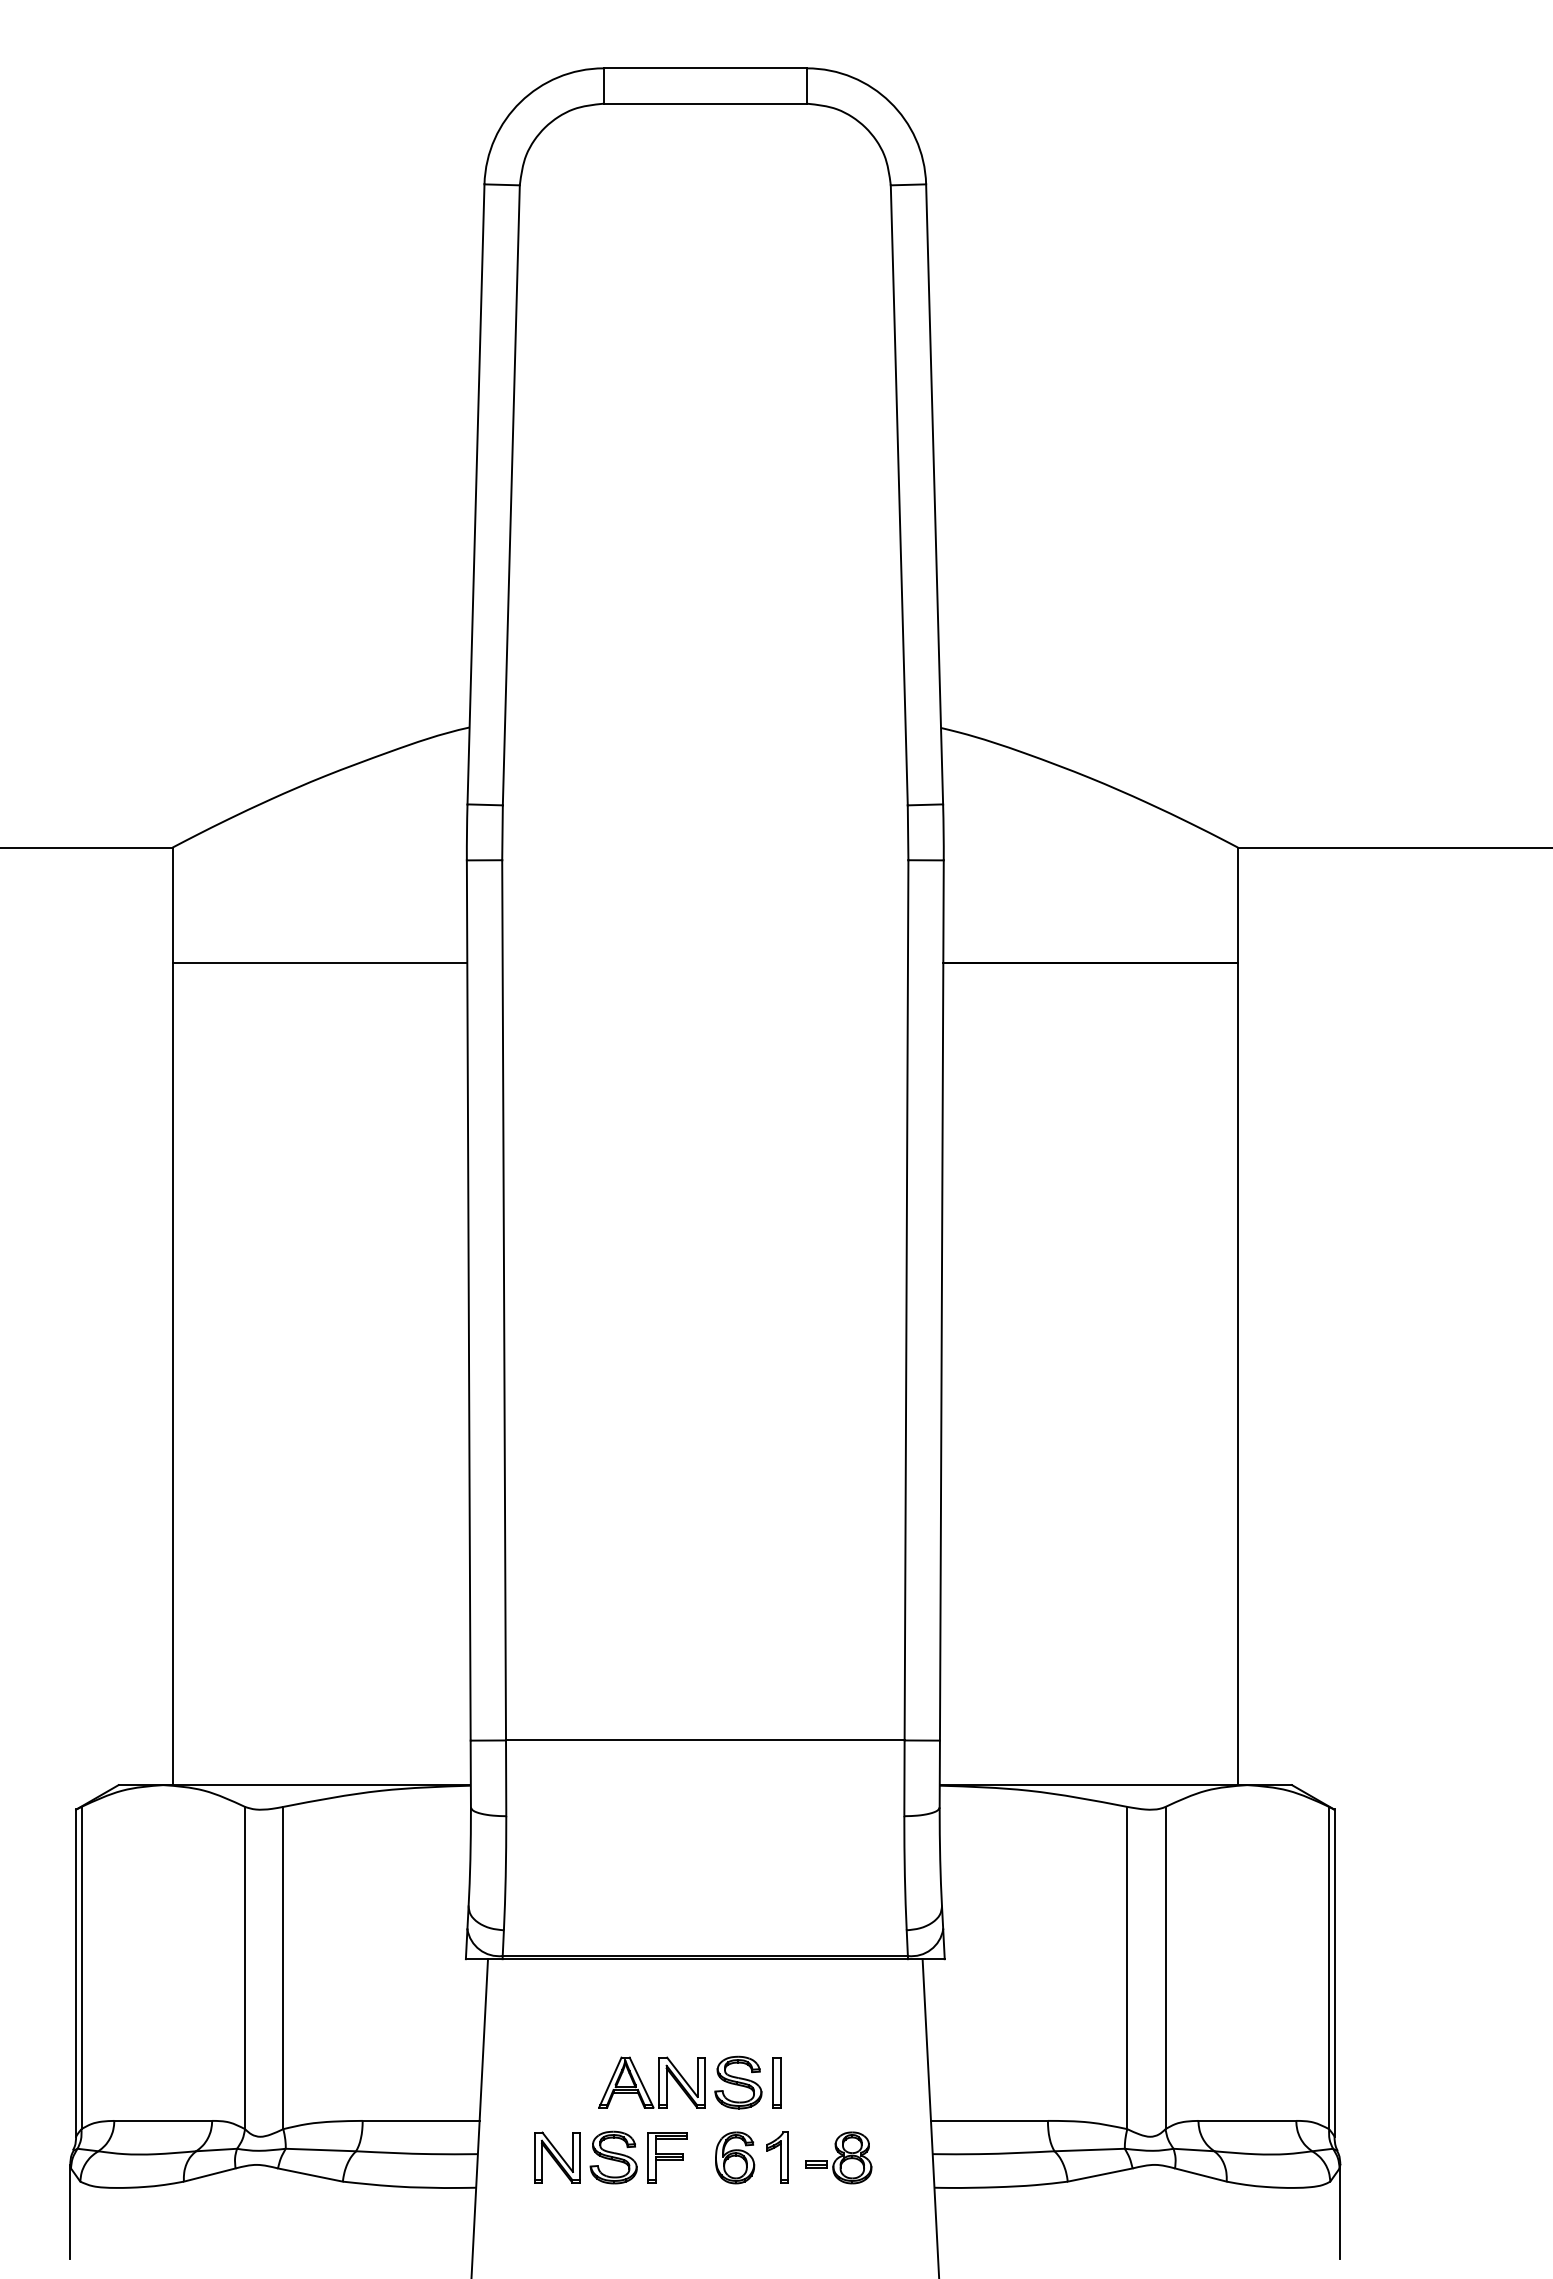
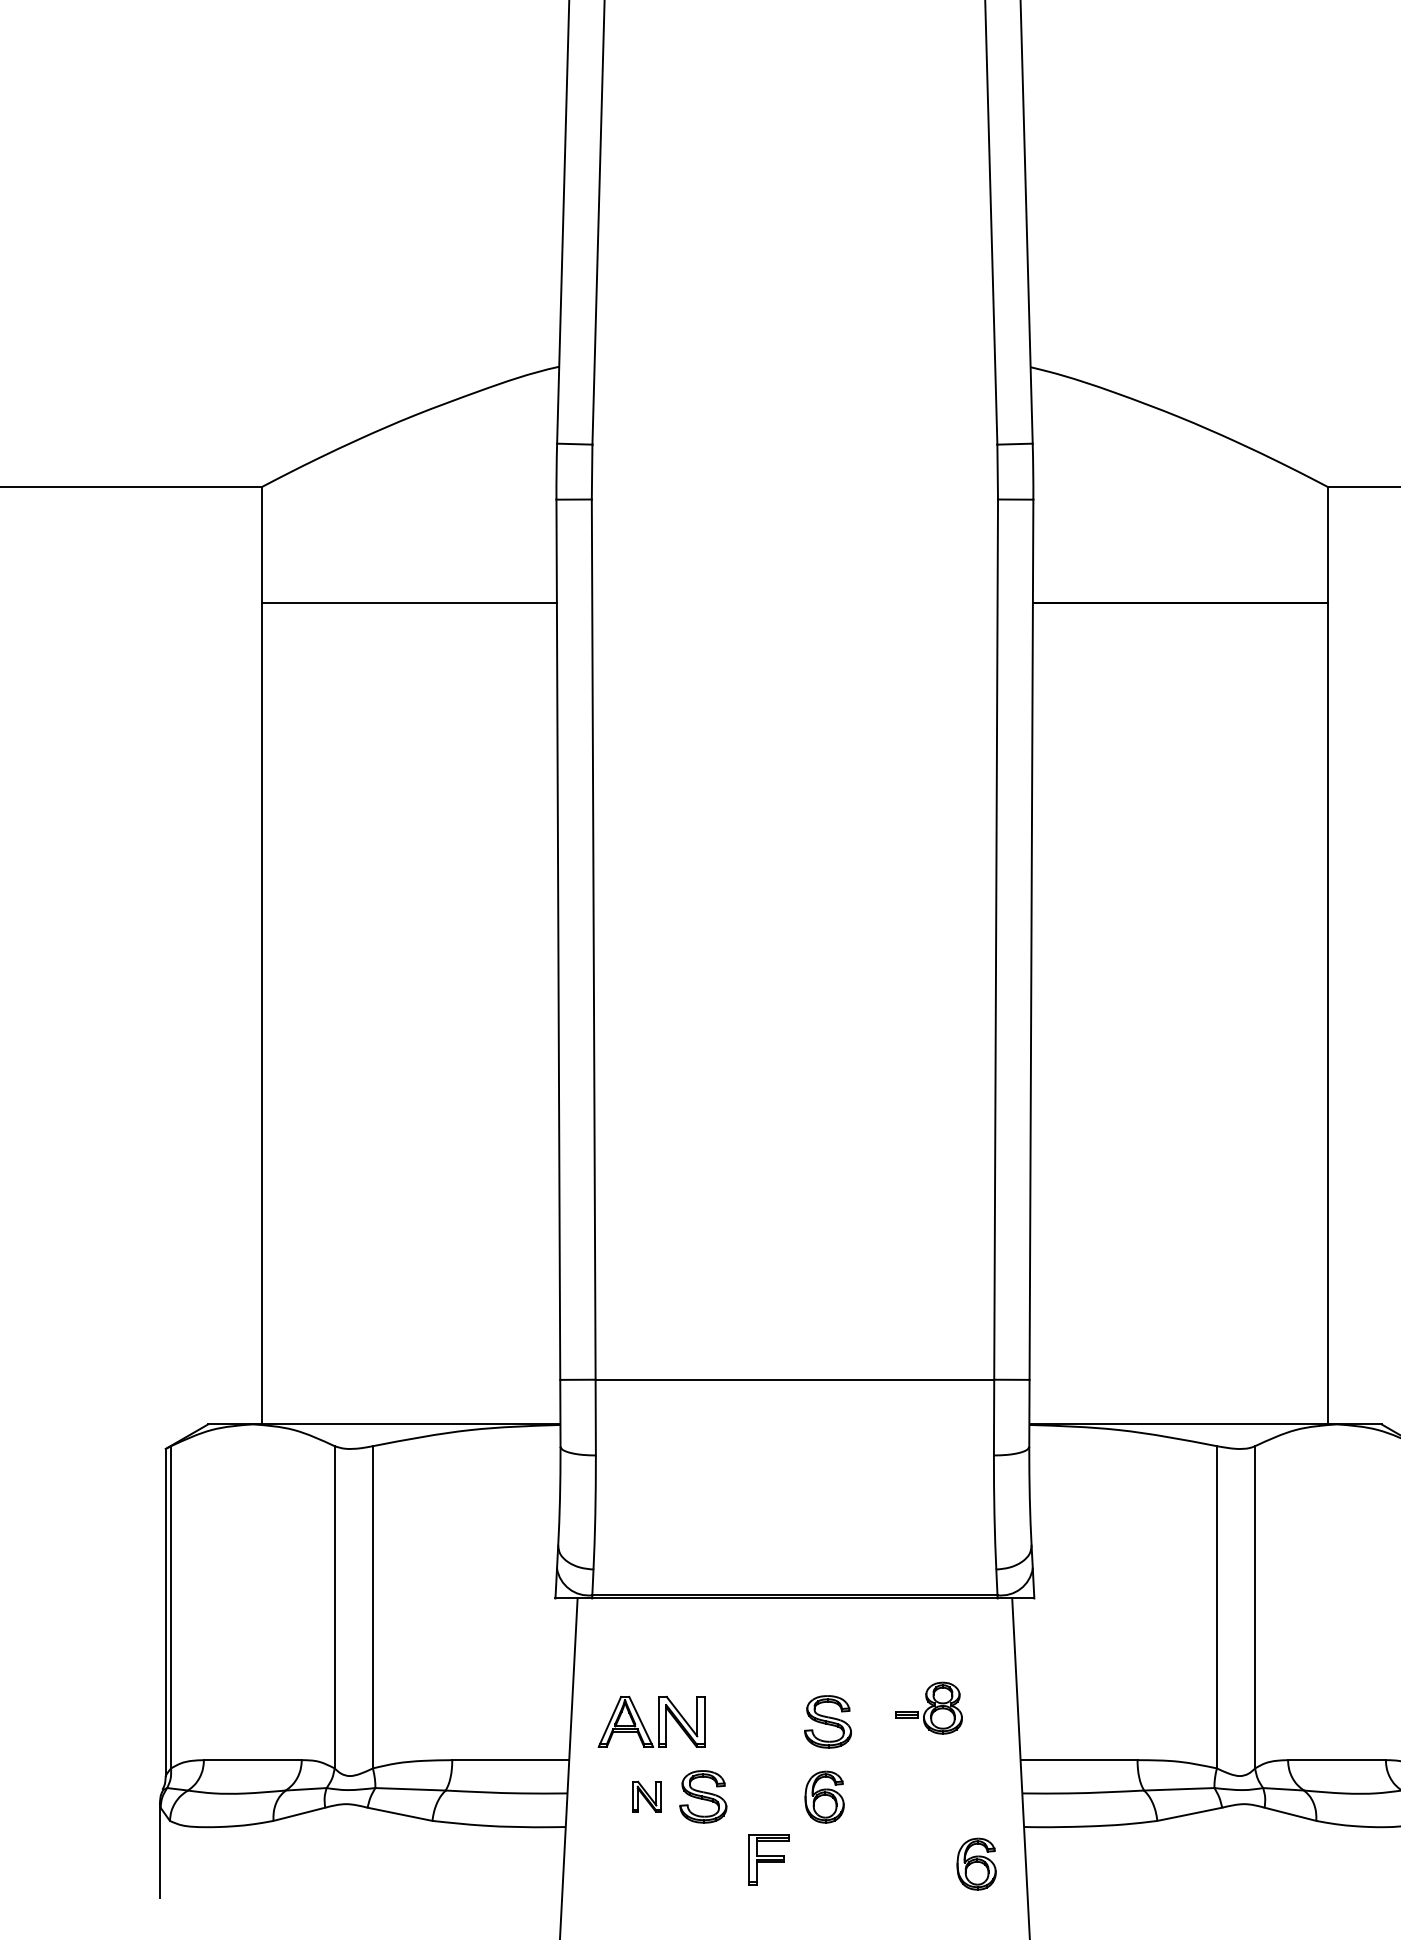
part: (658, 2082) -> (658, 1721), moved
part: (776, 2082) -> (866, 1721), removed
part: (557, 2157) -> (647, 1796), size x0.6
part: (667, 2157) -> (769, 1859), moved
part: (777, 2157) -> (867, 1796), removed
part: (838, 2157) -> (929, 1707), moved
part: (887, 2224) -> (977, 1863), added

